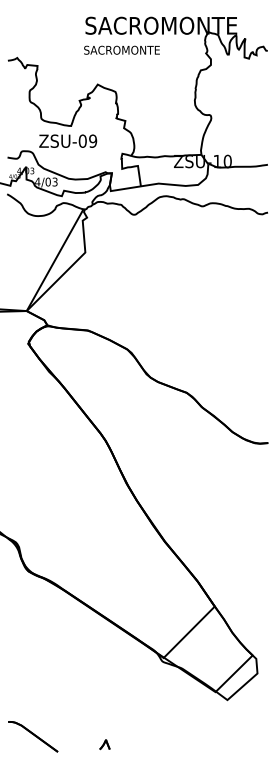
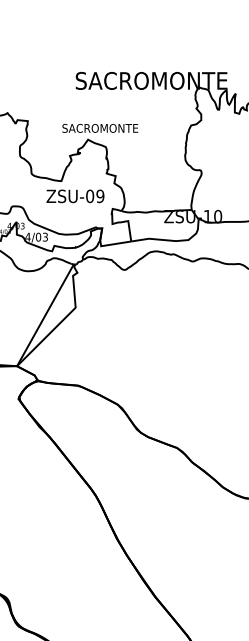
text: (121, 49) -> (99, 127), moved
text: (68, 140) -> (75, 195), moved

